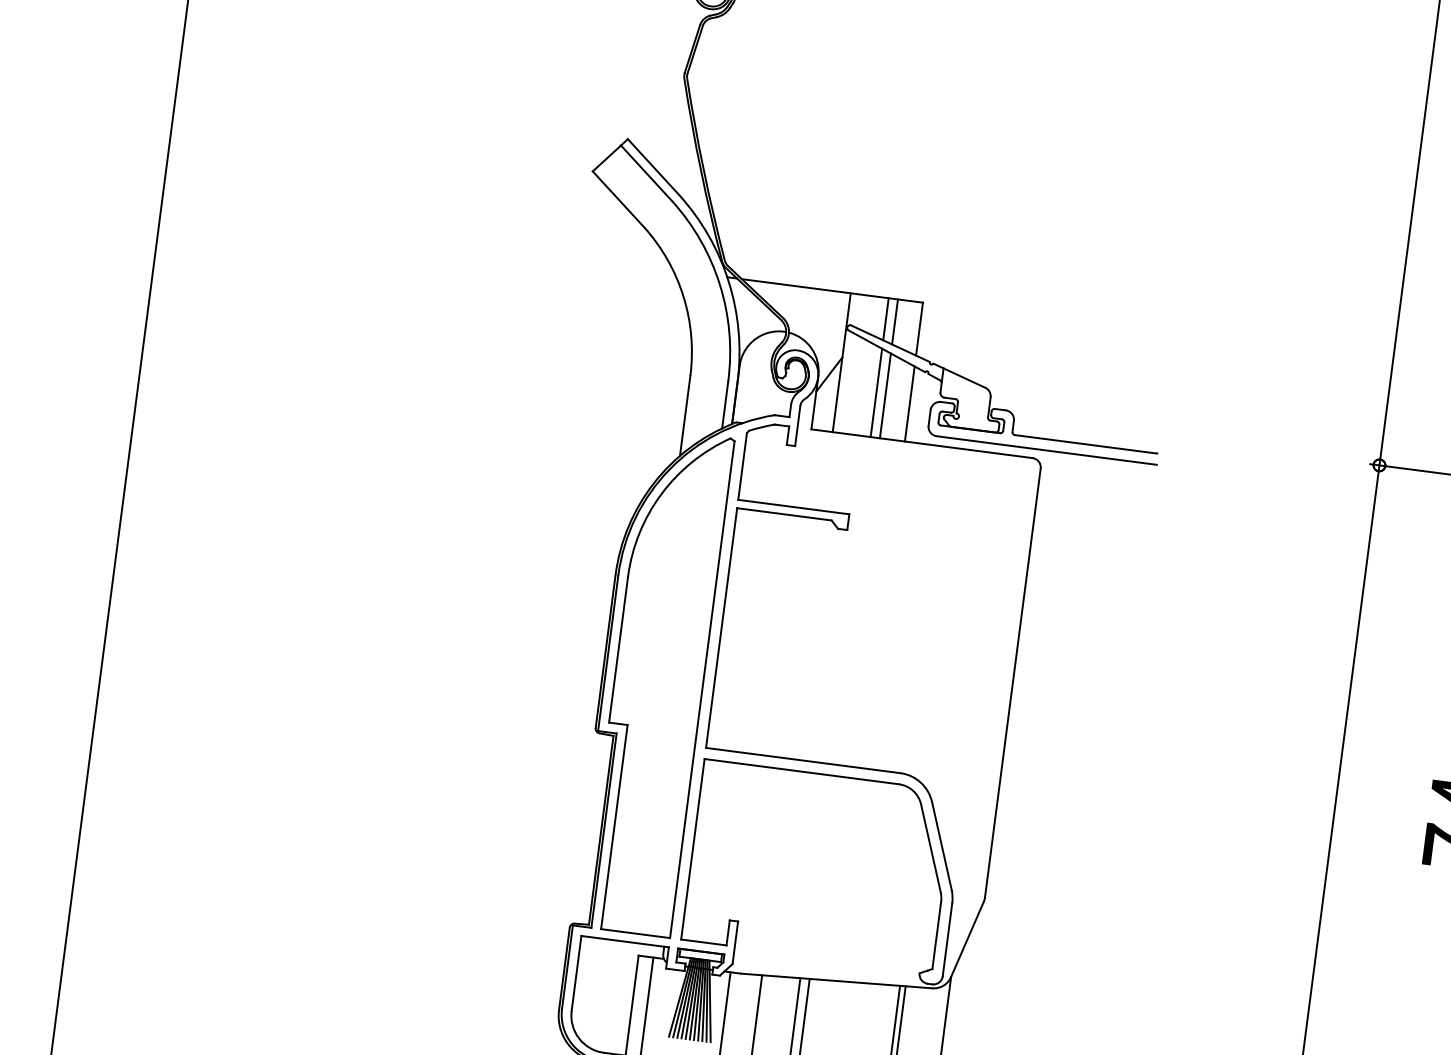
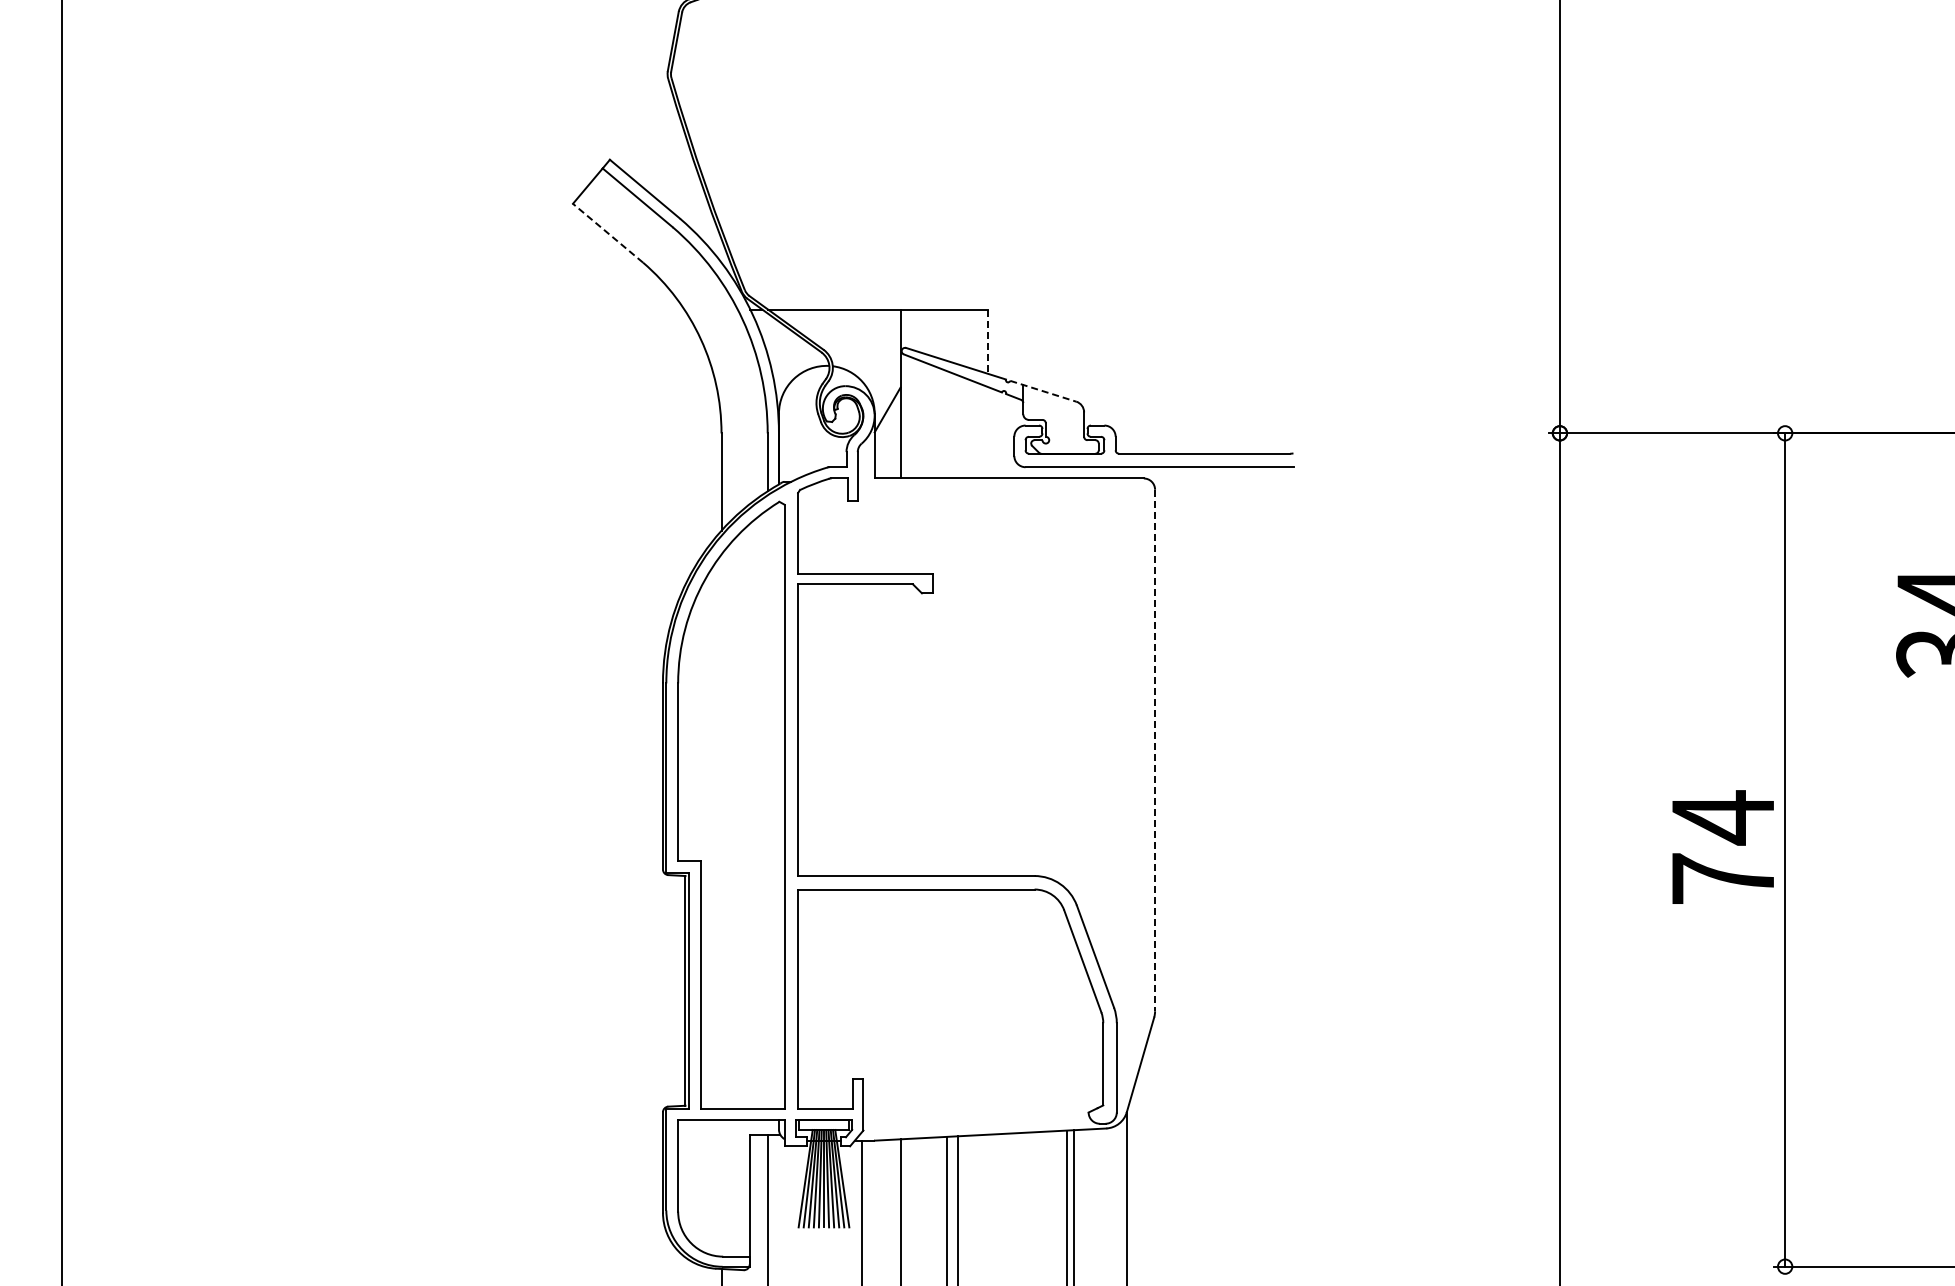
line: (618, 199) -> (608, 233), solid -> dashed
line: (885, 318) -> (946, 334), removed
line: (895, 321) -> (958, 336), removed
line: (919, 329) -> (988, 342), solid -> dashed
line: (959, 375) -> (1043, 391), solid -> dashed
line: (876, 392) -> (946, 424), removed
line: (885, 395) -> (958, 426), removed
line: (909, 403) -> (988, 432), removed
line: (1013, 682) -> (1155, 750), solid -> dashed

